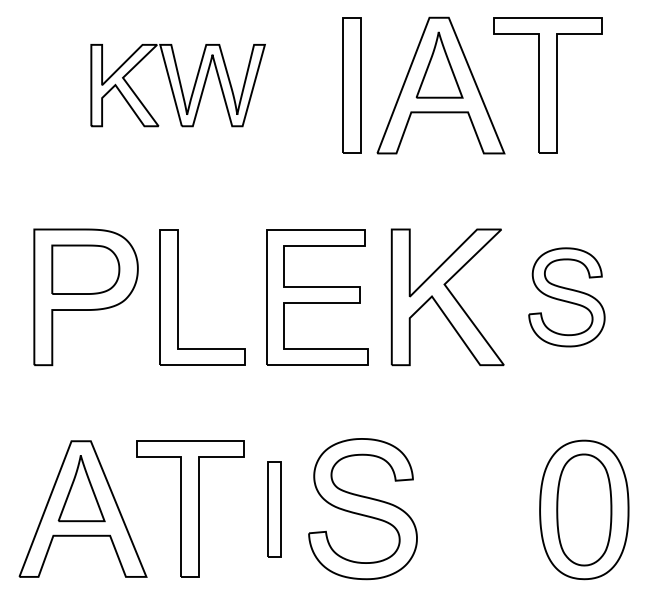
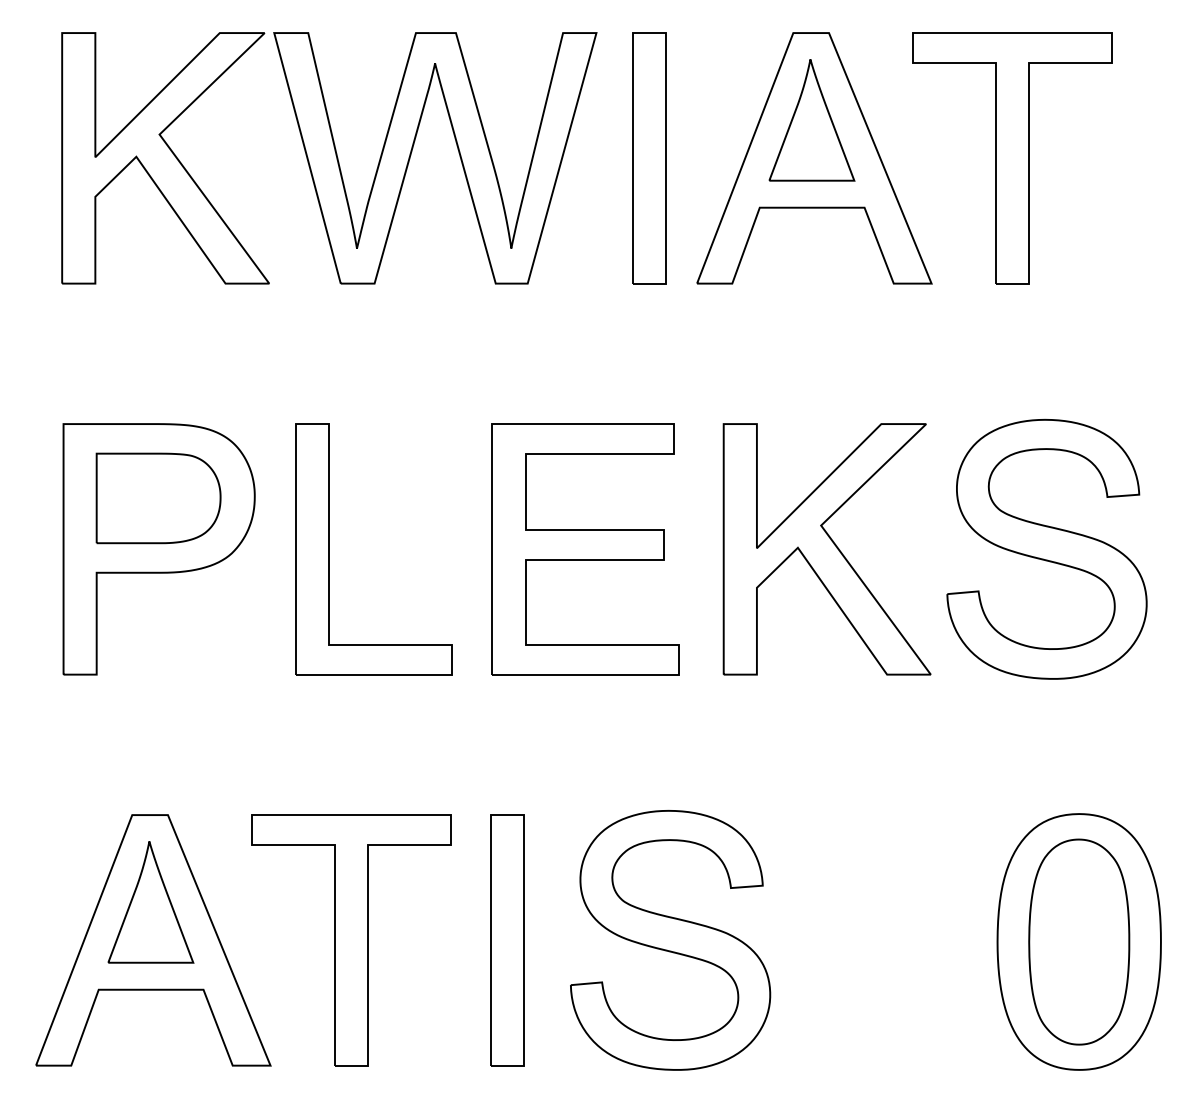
part: (177, 85) -> (327, 158), size x1.67
part: (566, 297) -> (1046, 549), size x1.43
part: (274, 508) -> (507, 939), size x1.43

